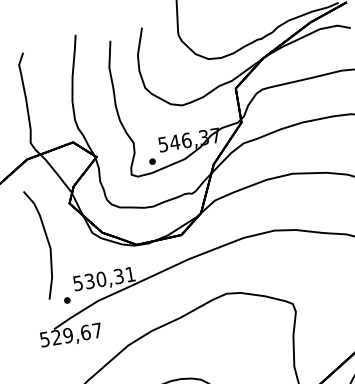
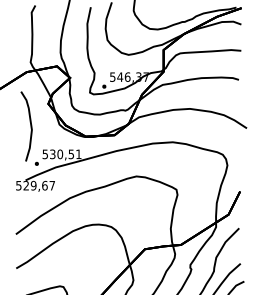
text: (118, 275) -> (71, 153), 530,31 -> 530,51

